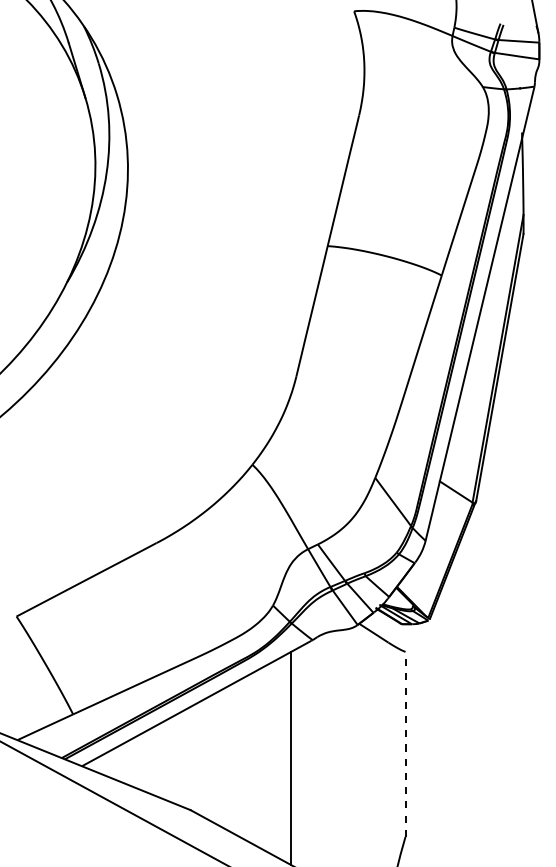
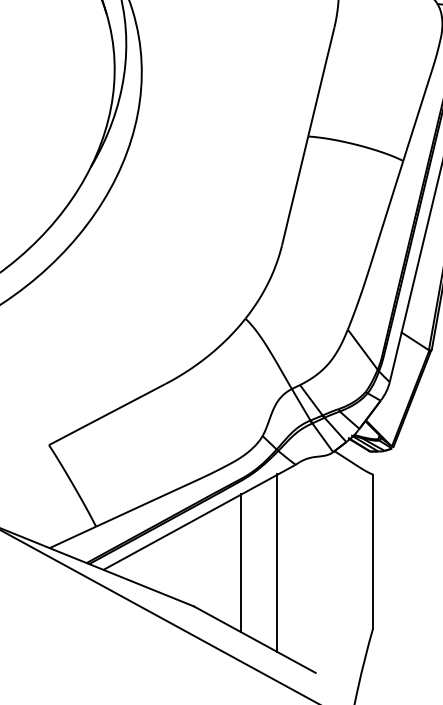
line: (405, 743) -> (373, 550), dashed -> solid
line: (246, 757) -> (240, 562), added

